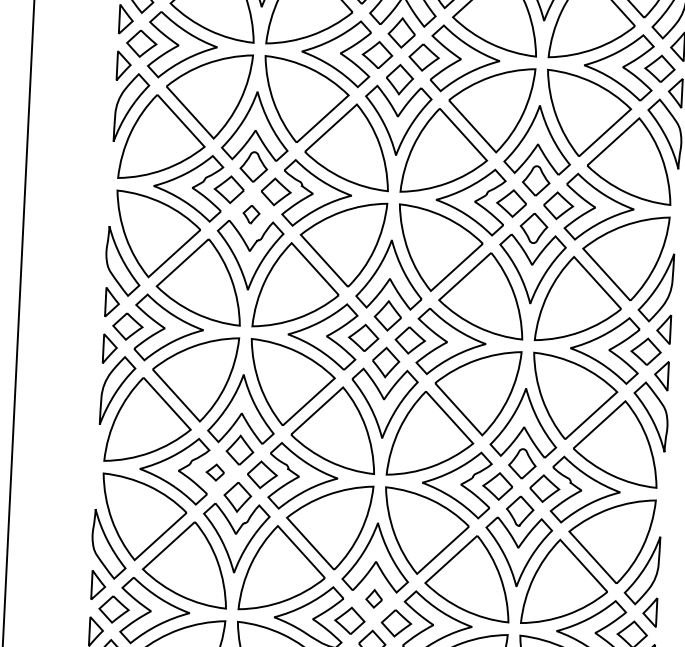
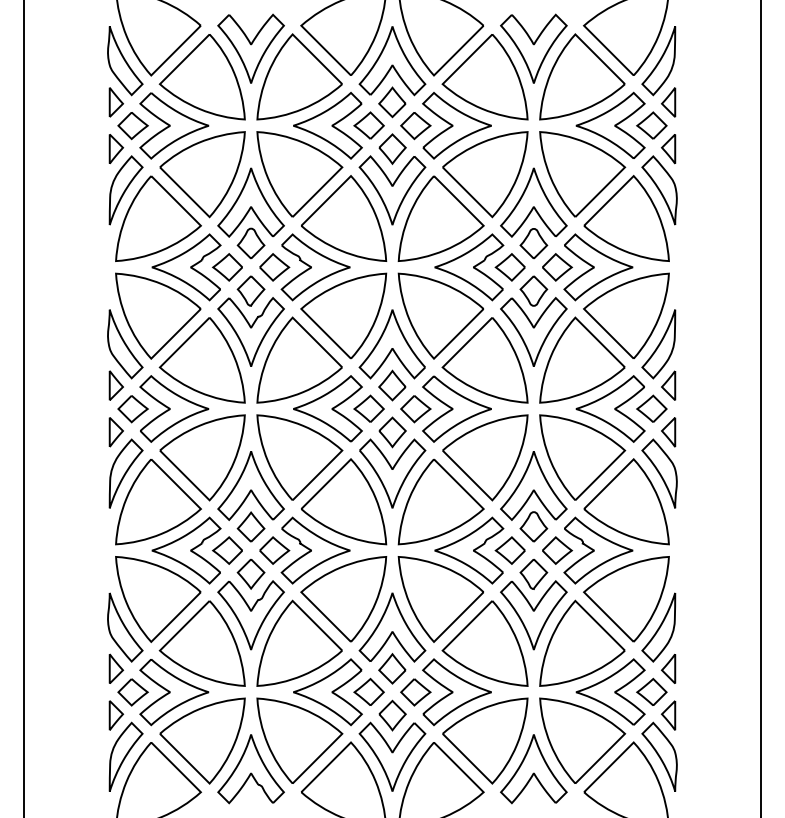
part: (250, 213) -> (250, 290), size x1.67
part: (215, 472) -> (227, 550), size x1.67
part: (374, 598) -> (392, 668), size x1.67

